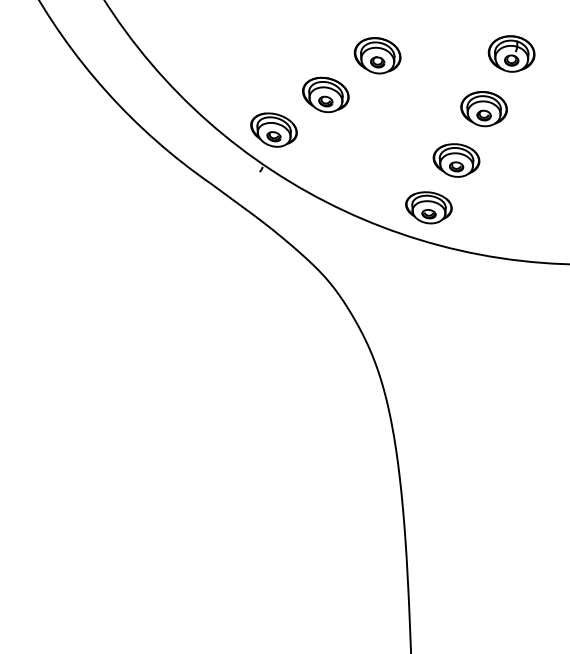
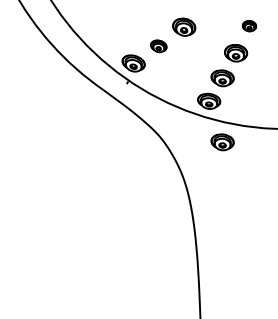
part: (511, 52) -> (249, 25), size x0.6
part: (325, 95) -> (158, 46), size x0.7
part: (456, 292) -> (222, 142), added

